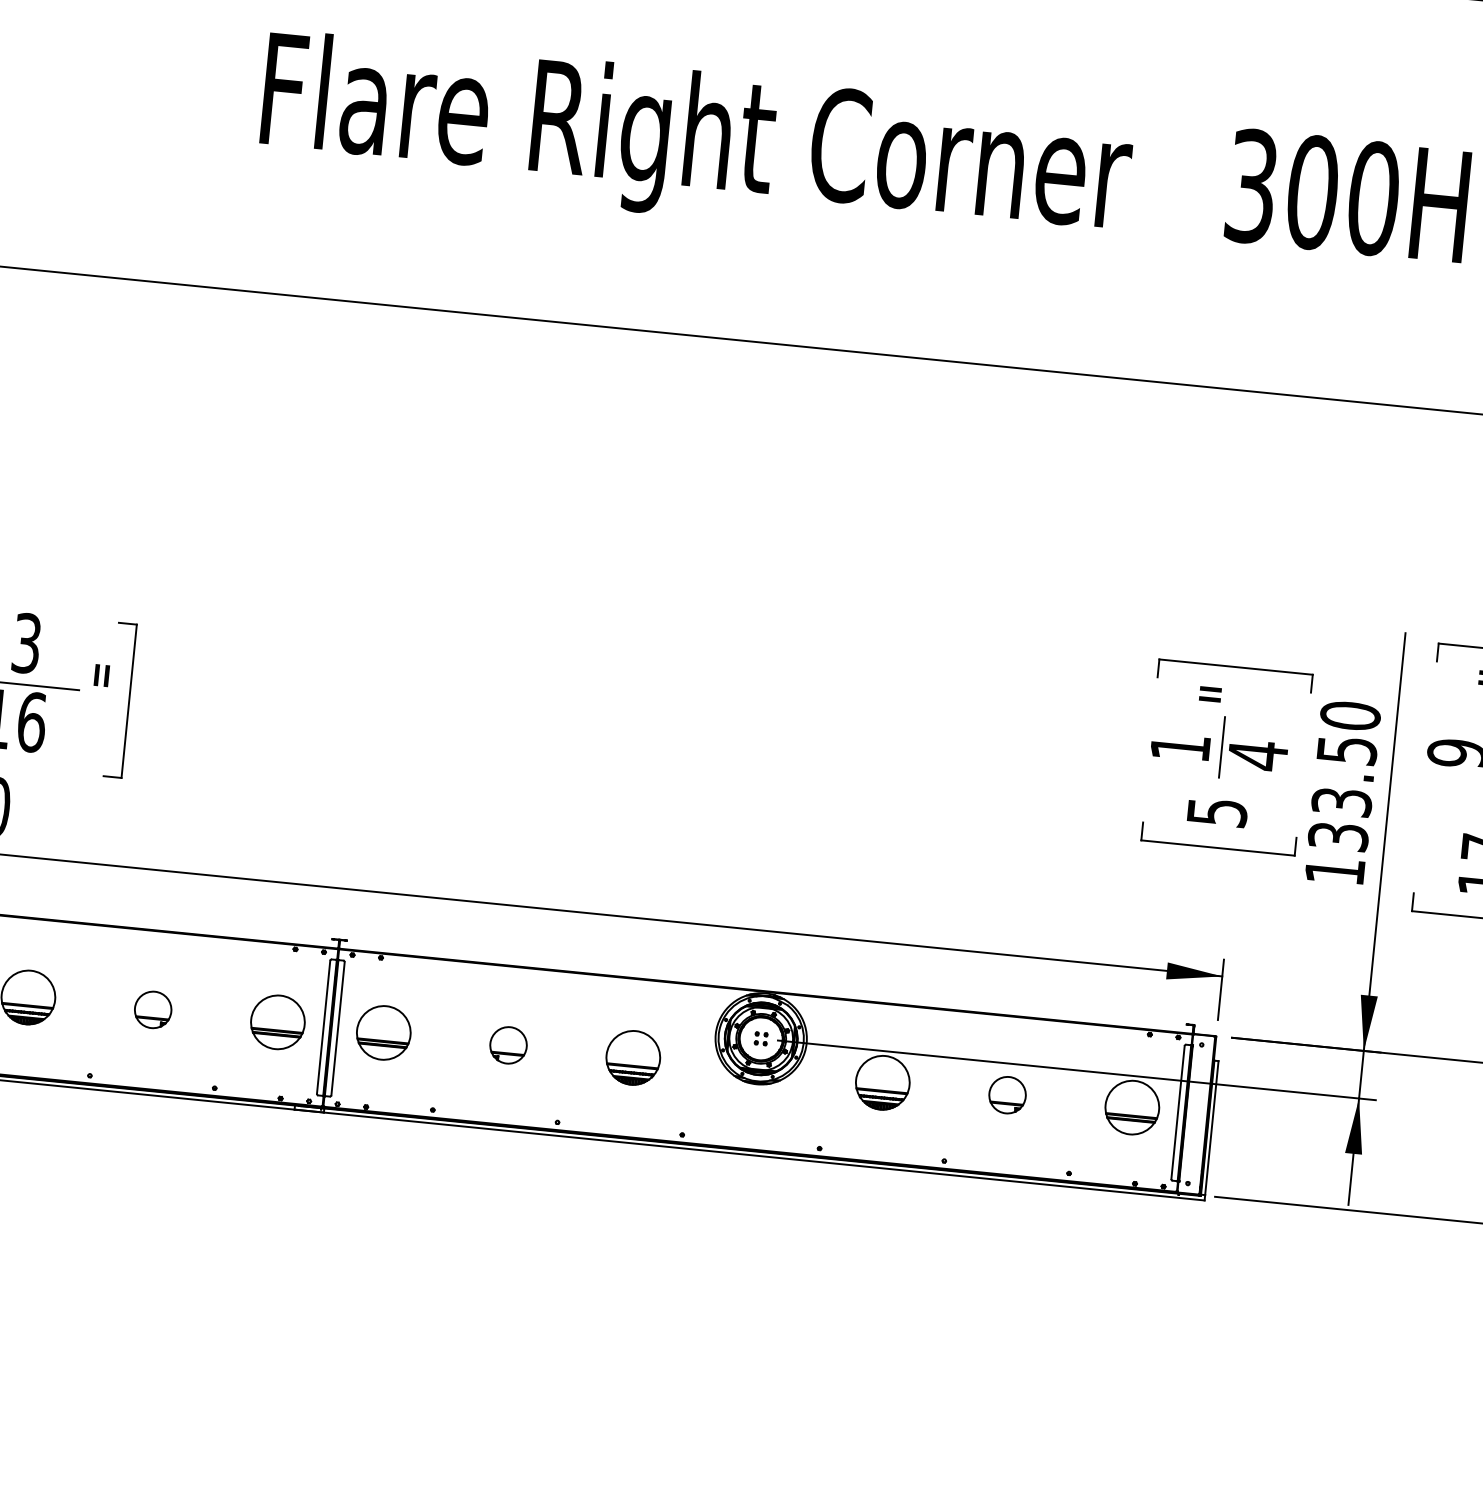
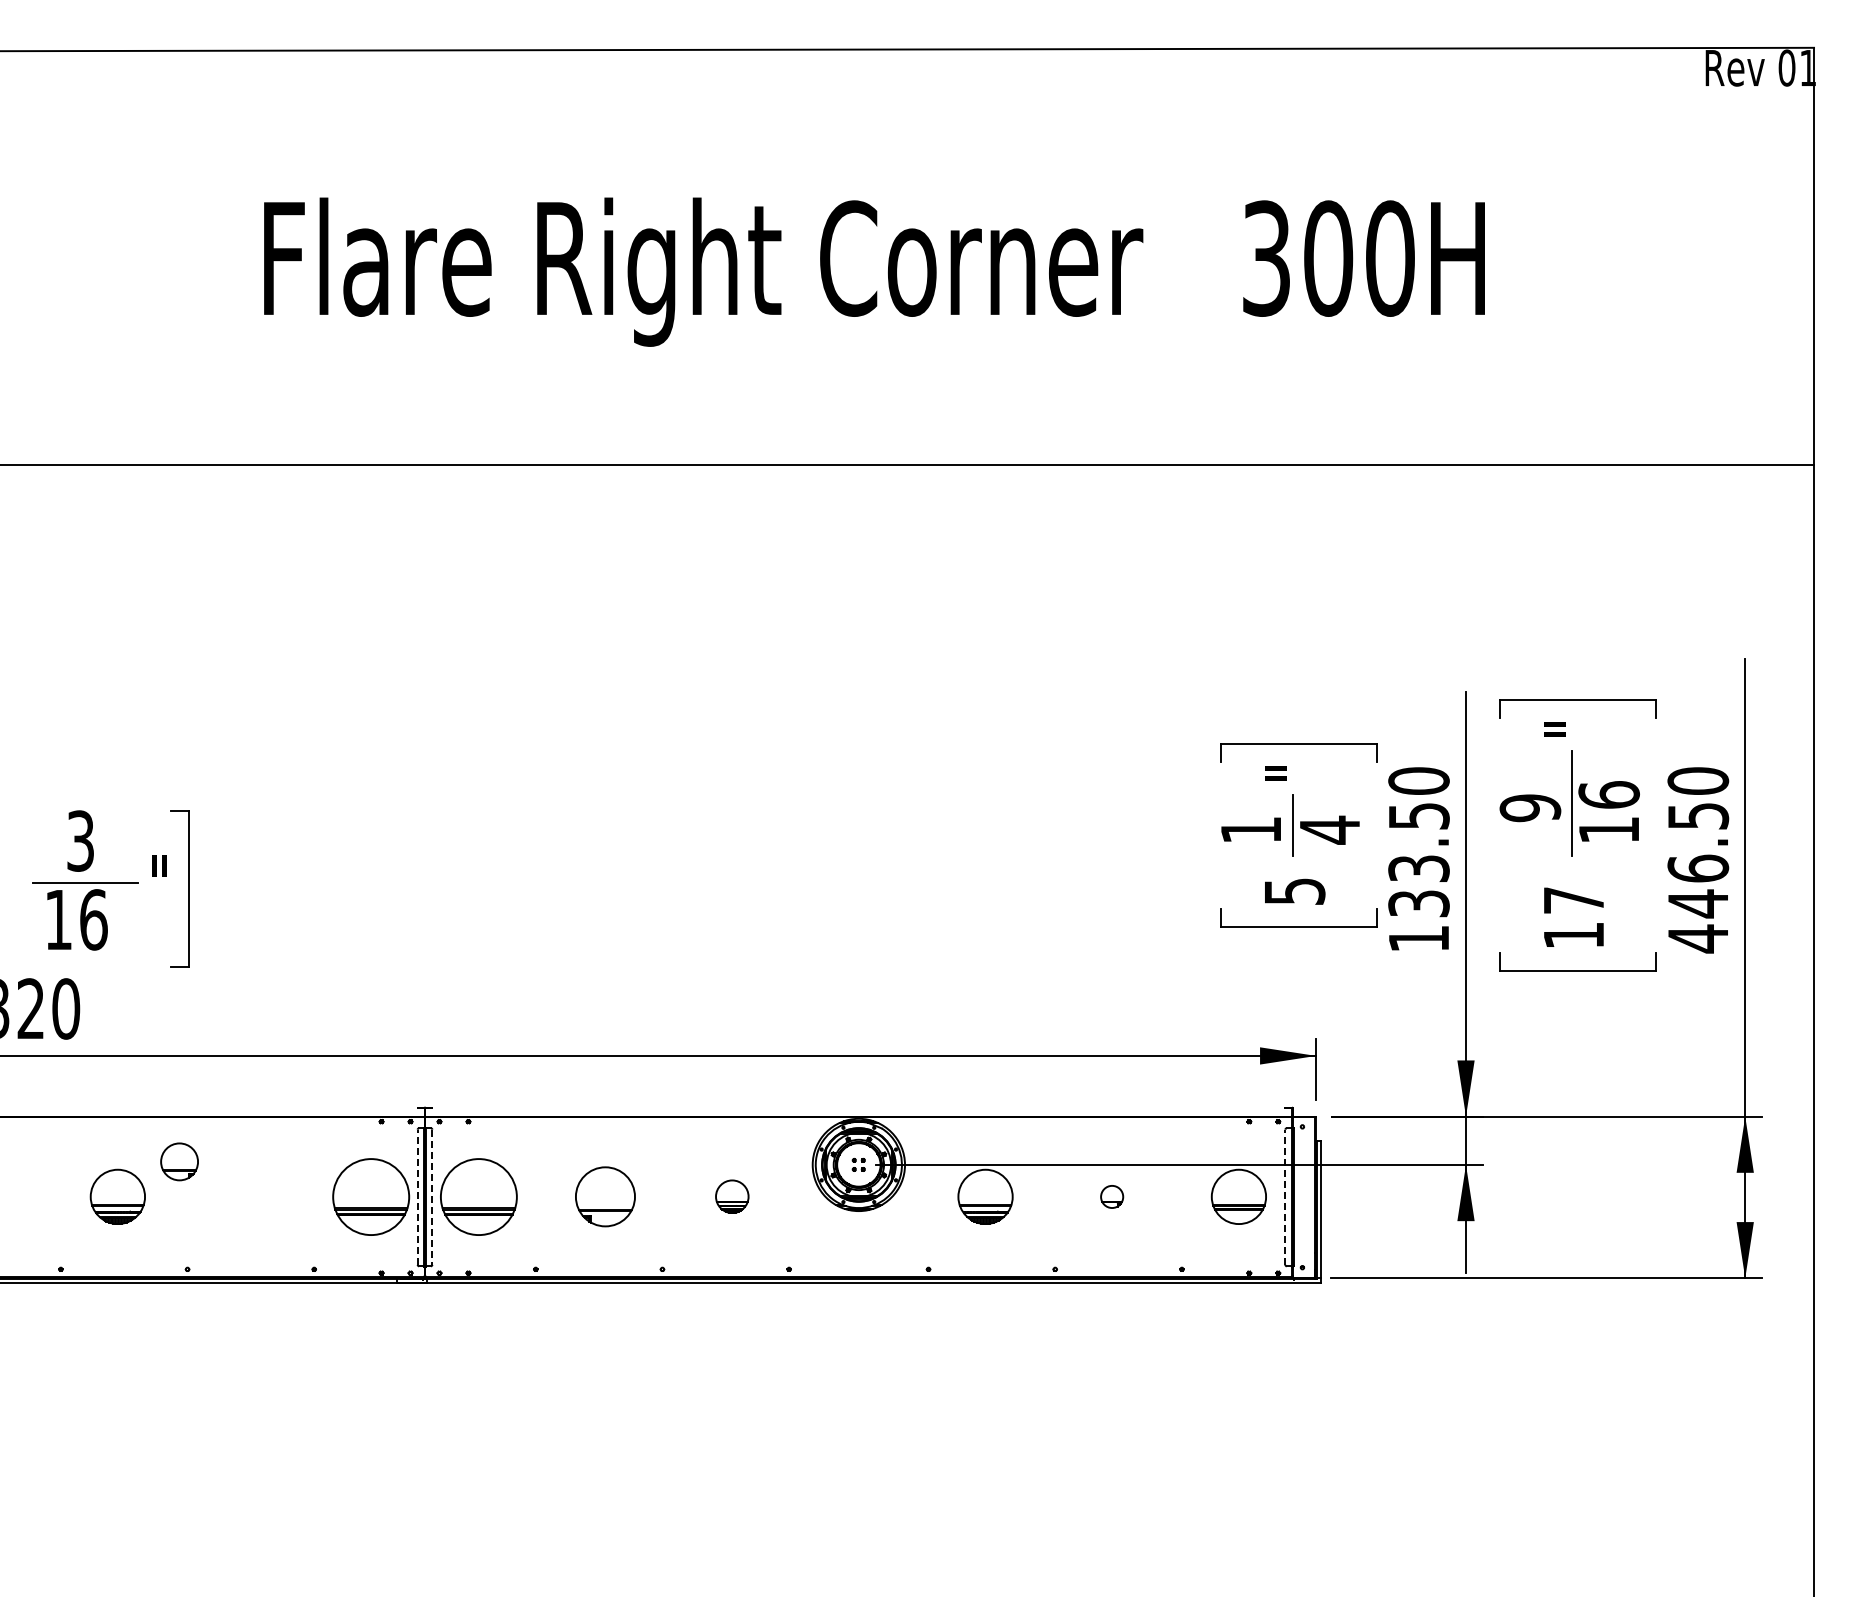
part: (153, 1009) -> (179, 1161), moved
part: (278, 1022) -> (371, 1196), size x1.4
line: (323, 1027) -> (417, 1197), solid -> dashed
line: (338, 1028) -> (432, 1197), solid -> dashed
part: (383, 1032) -> (478, 1196), size x1.4
part: (508, 1045) -> (605, 1196), size x1.6
part: (633, 1057) -> (732, 1196), size x0.6
part: (1006, 1094) -> (1111, 1196), size x0.6
line: (1178, 1112) -> (1285, 1197), solid -> dashed

